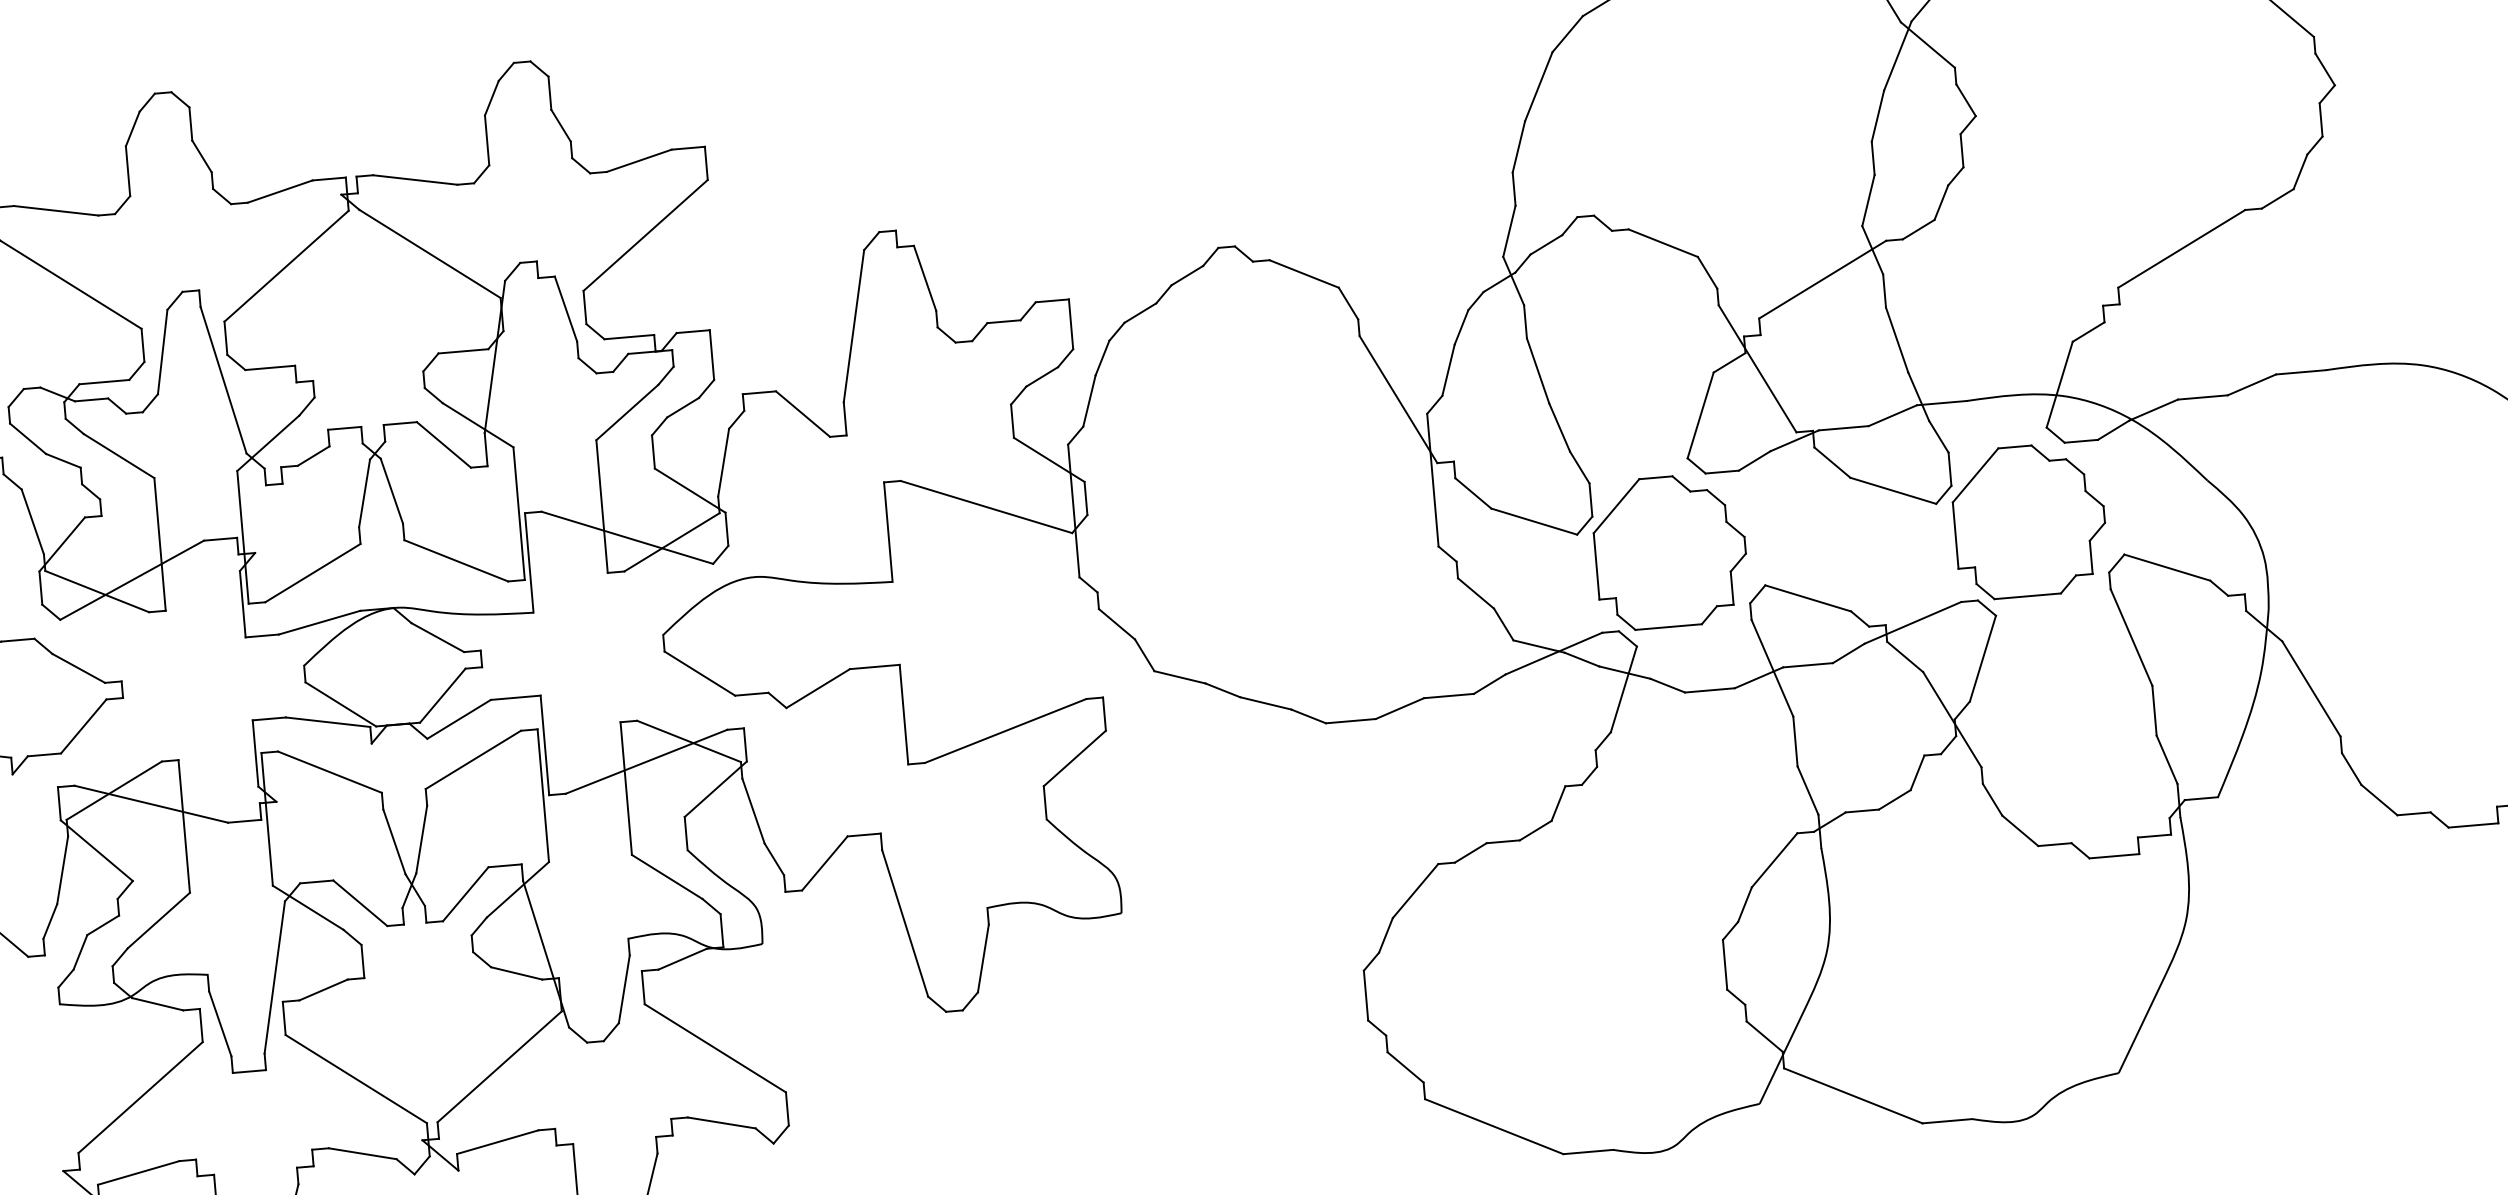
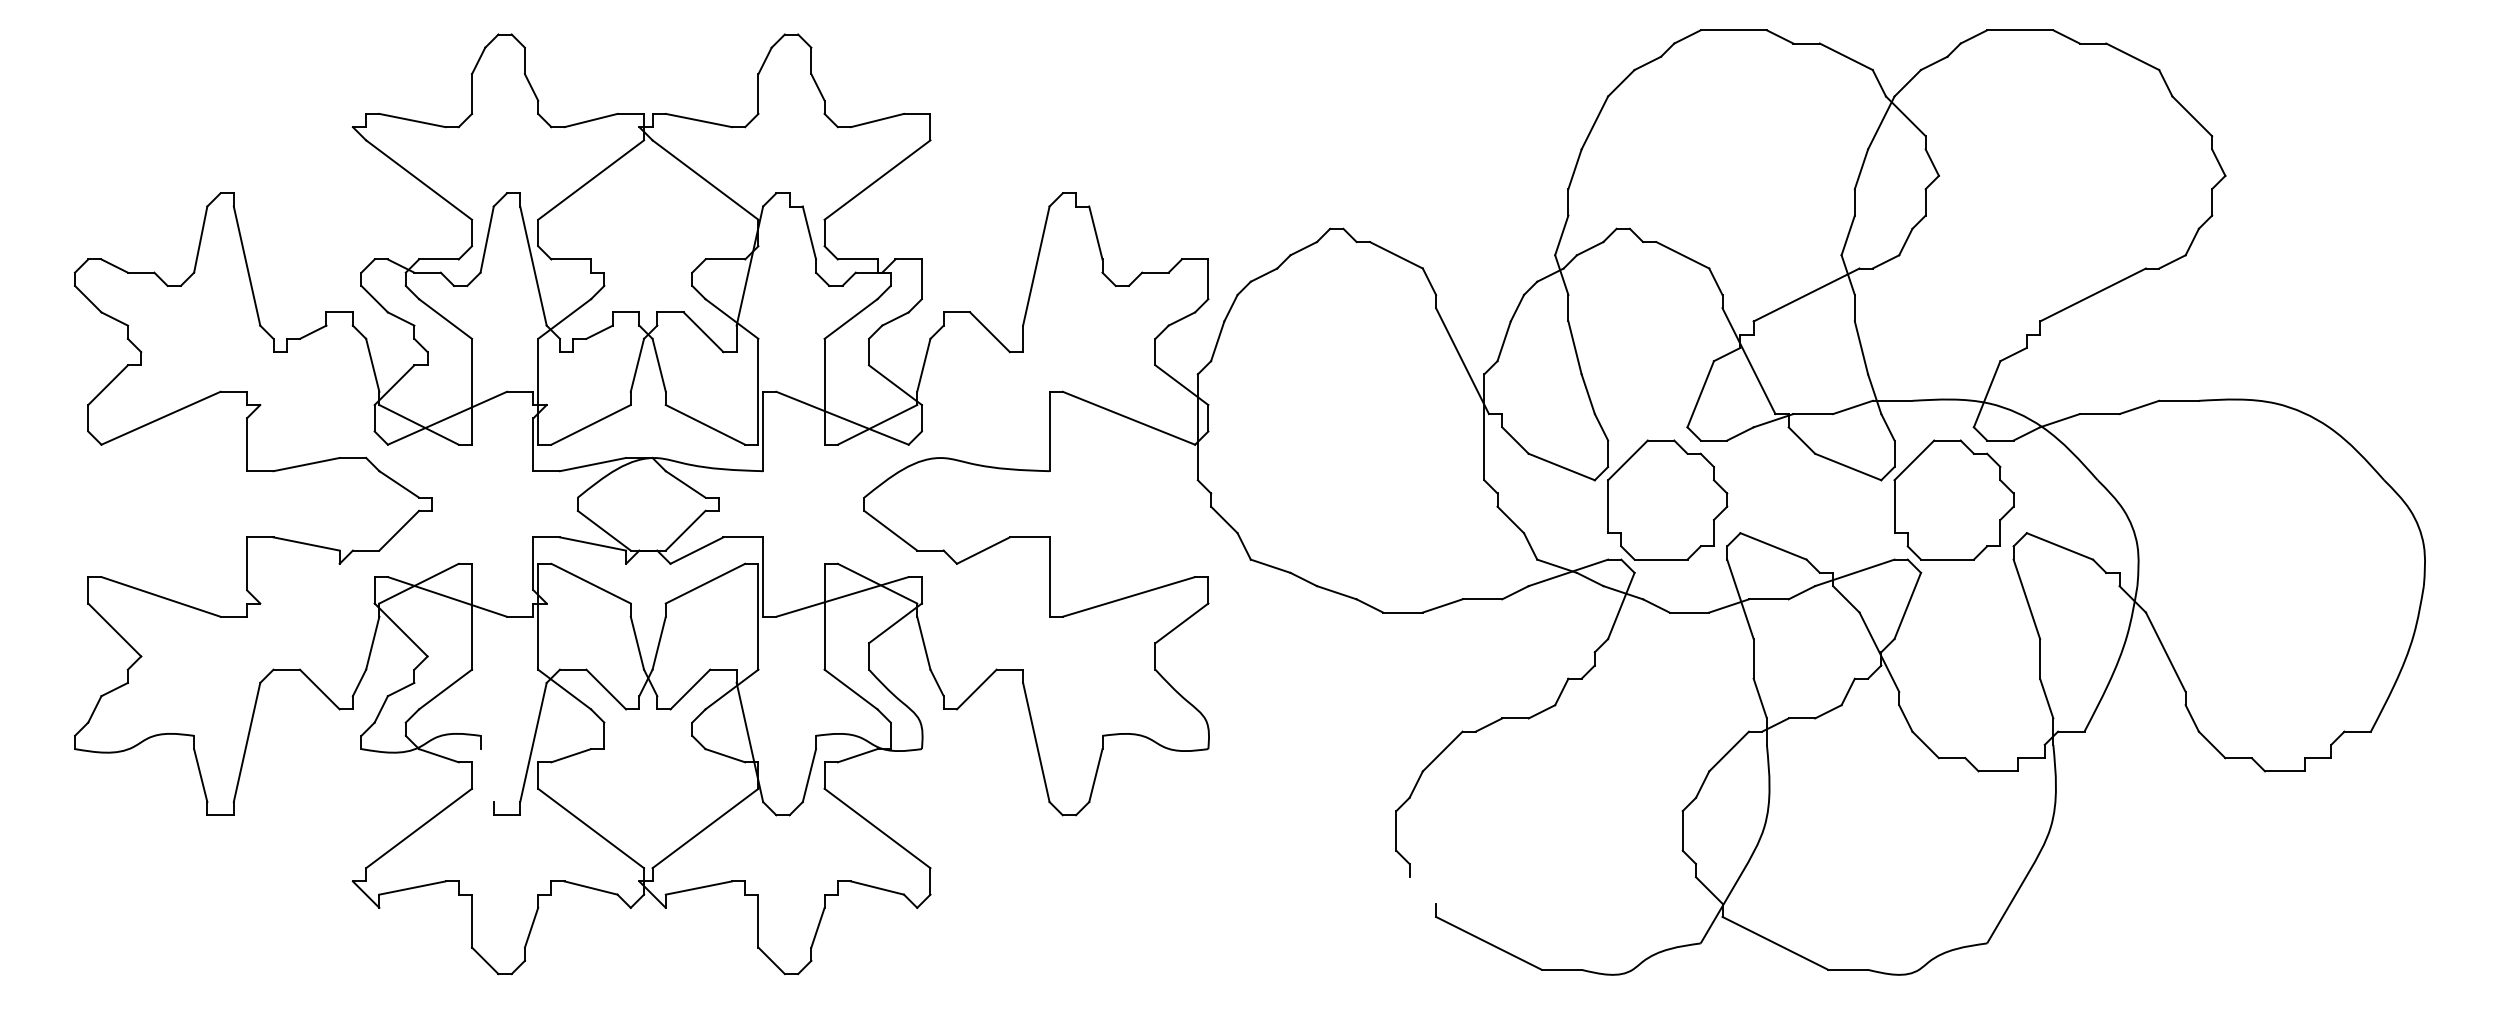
line: (219, 1023) -> (486, 775), removed
line: (1405, 1067) -> (1422, 890), removed

